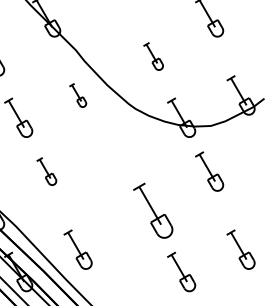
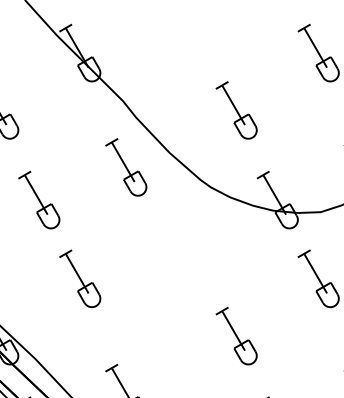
part: (153, 56) -> (236, 110), size x1.43
part: (77, 95) -> (125, 167), size x1.67
part: (46, 171) -> (80, 278), size x1.43
part: (153, 210) -> (236, 335), size x0.71

